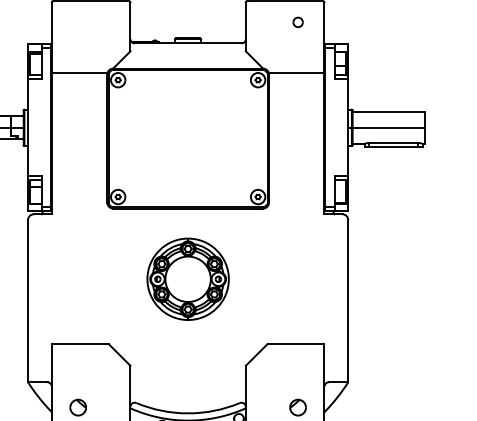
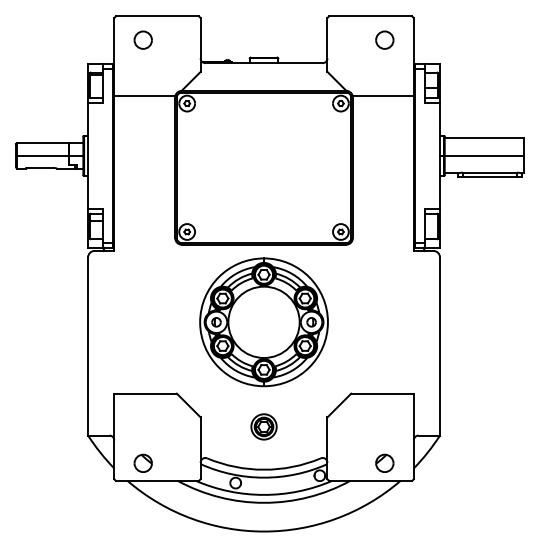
part: (77, 21) -> (142, 39), added
part: (297, 21) -> (384, 39), size x1.67
part: (187, 279) -> (263, 322), size x1.43
part: (187, 374) -> (263, 426), added

